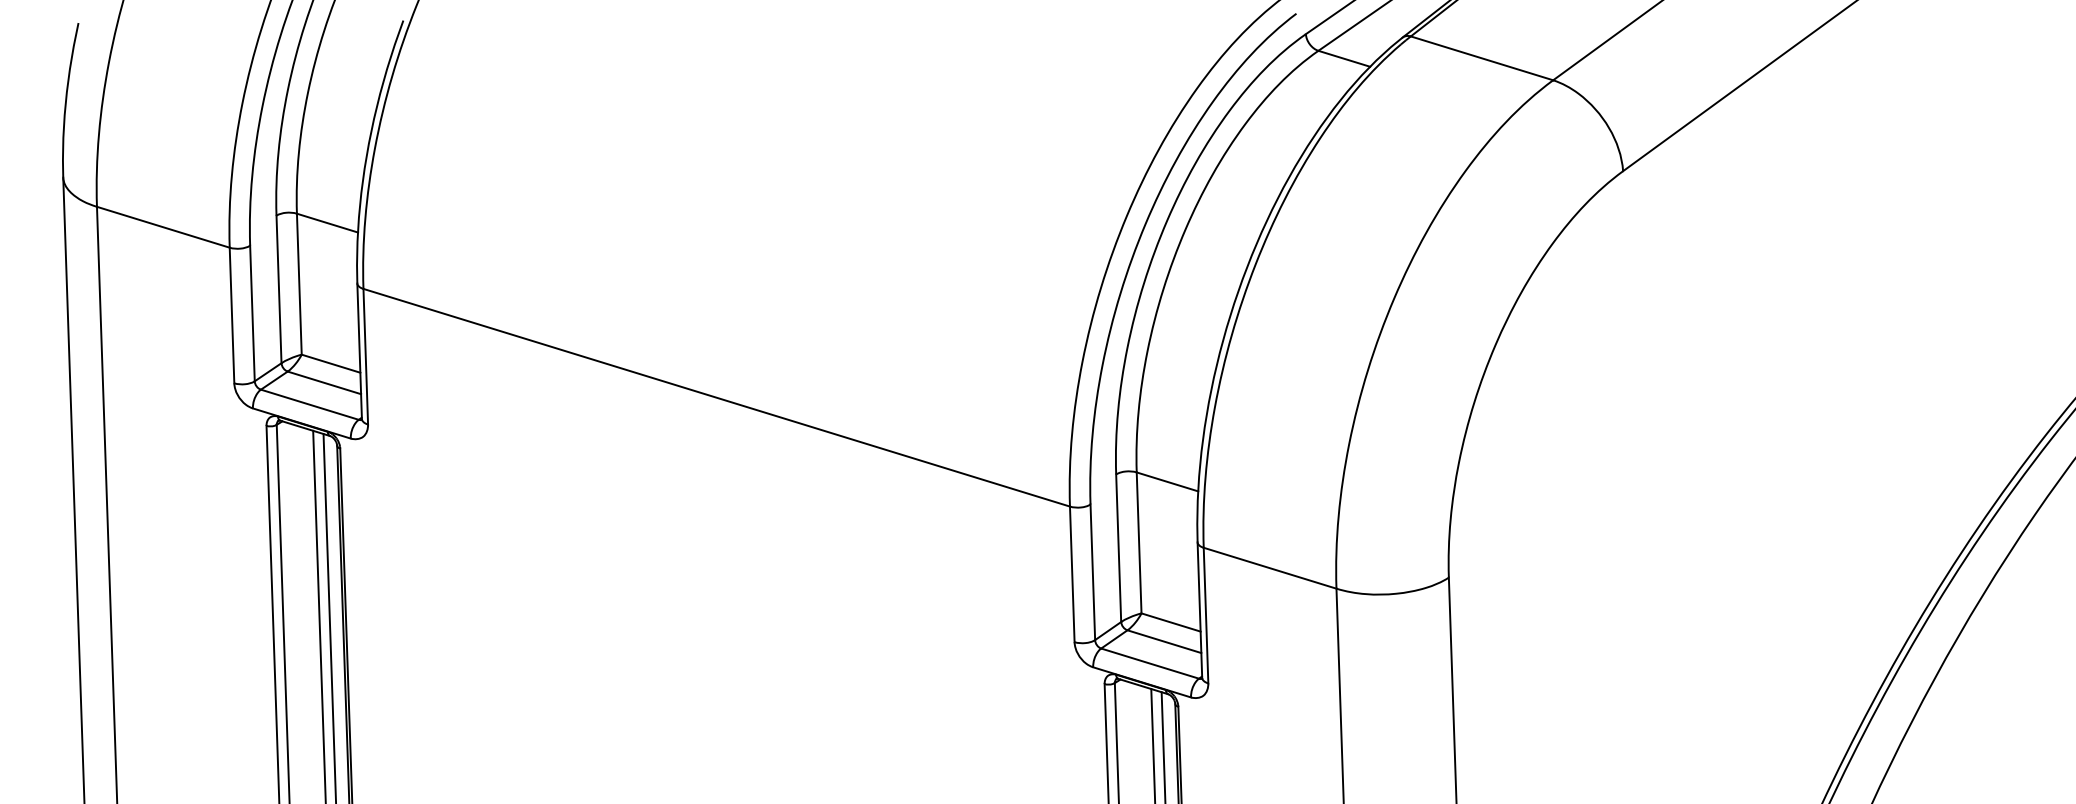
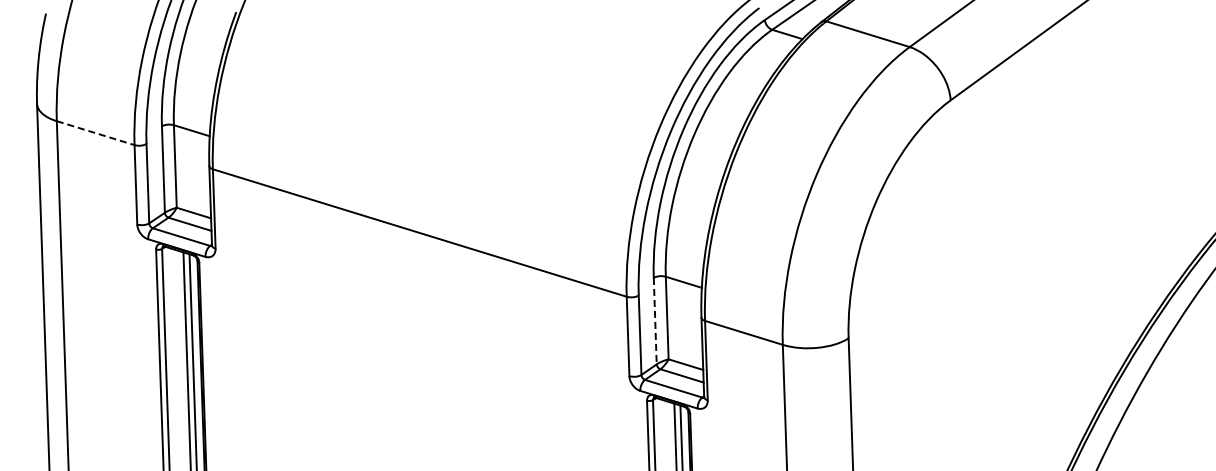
line: (163, 227) -> (95, 133), solid -> dashed
line: (1119, 548) -> (655, 321), solid -> dashed

